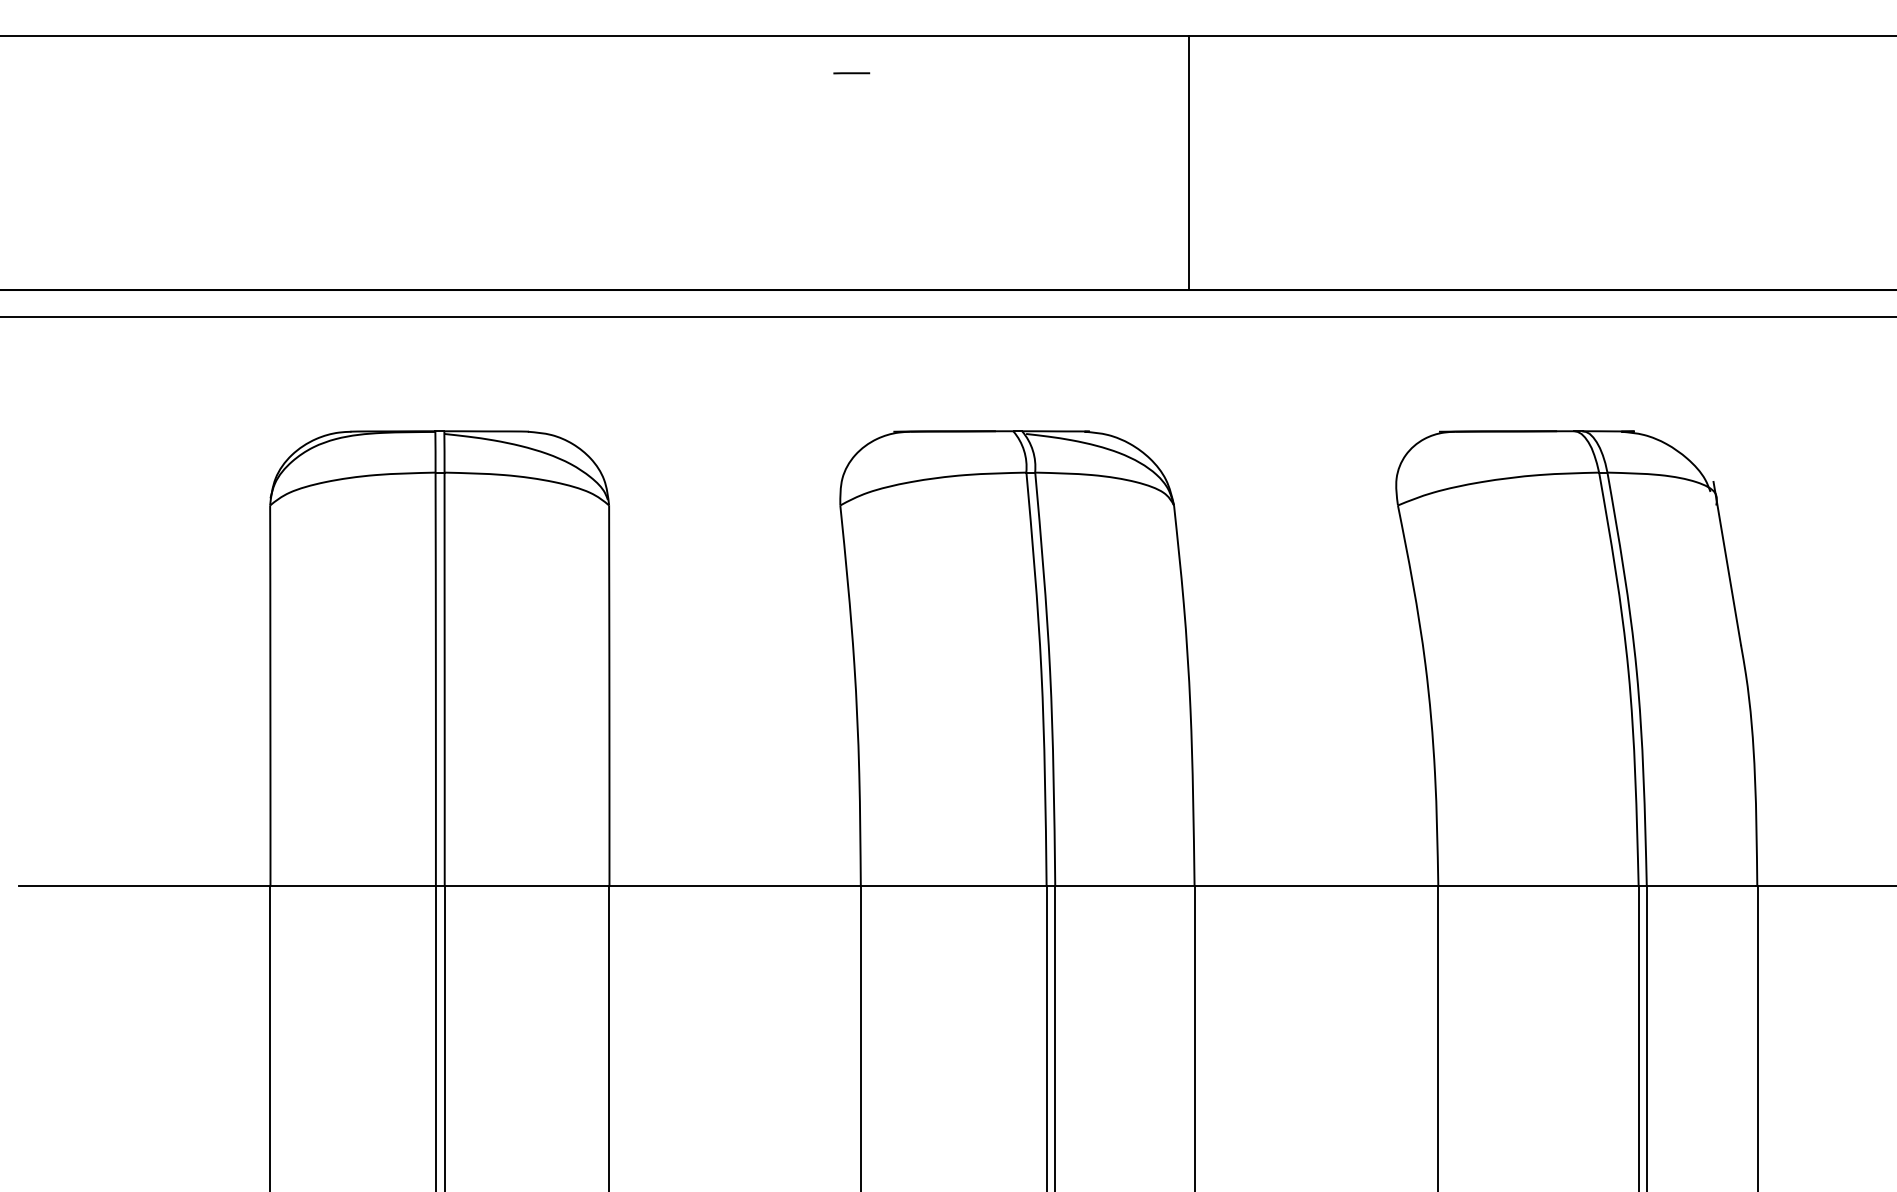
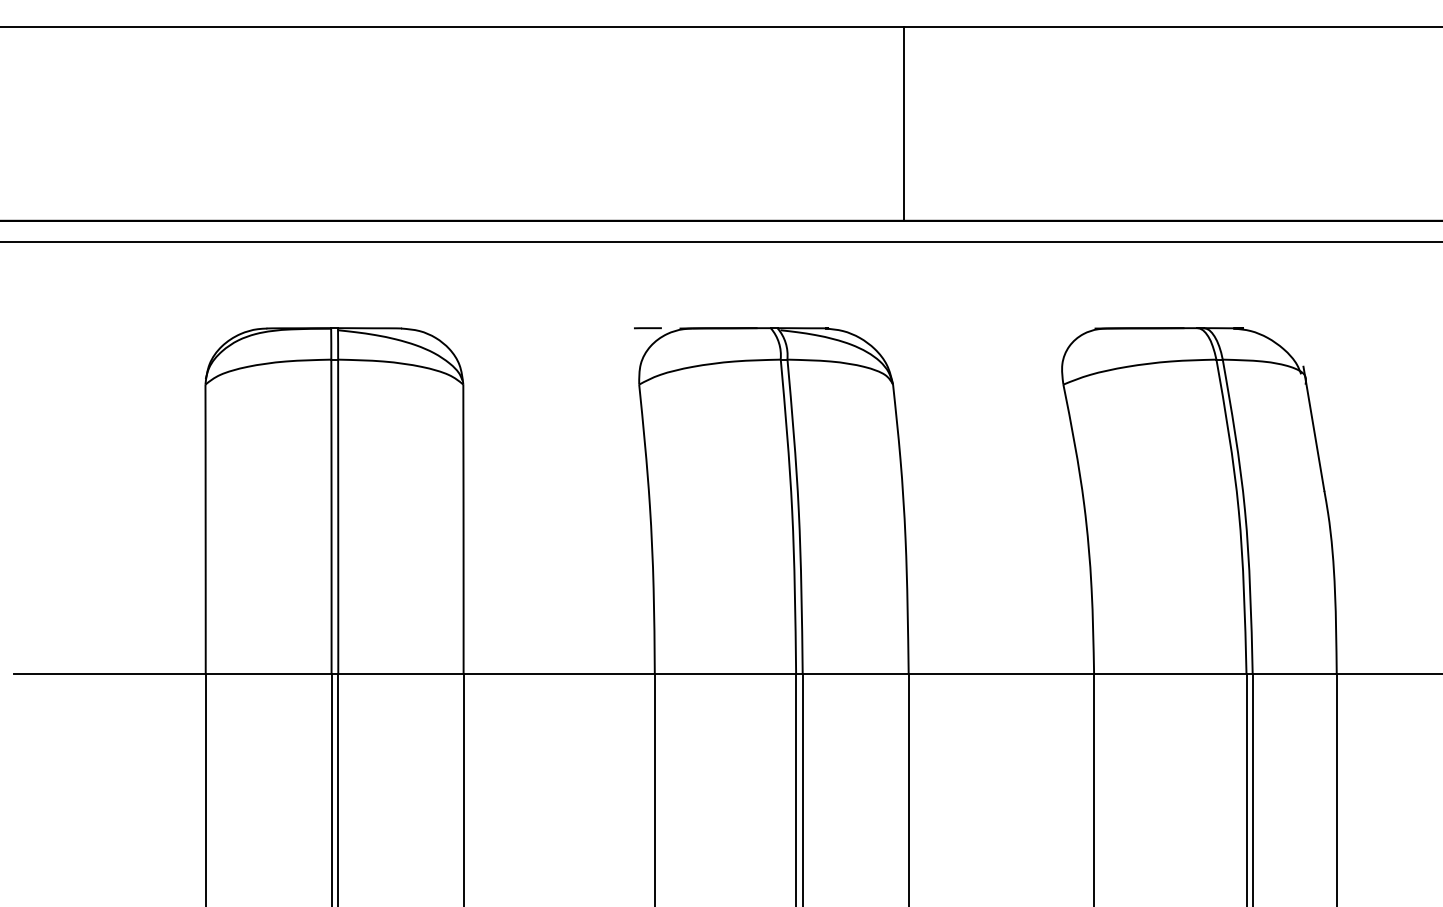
line: (851, 73) -> (647, 328), moved

